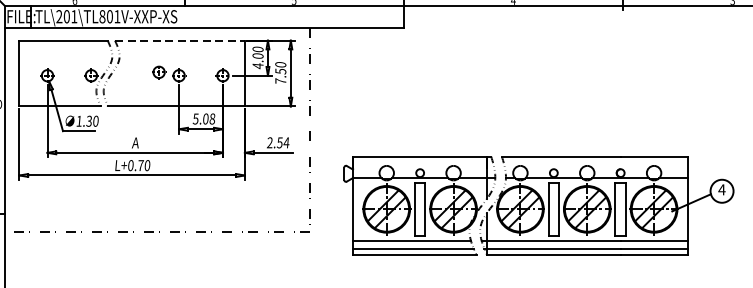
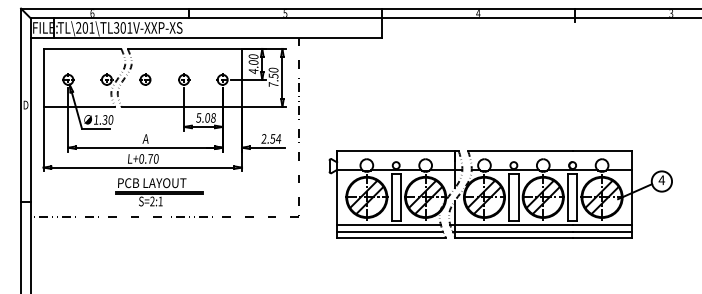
text: (102, 16) -> (116, 27), TL\201\TL801V-XXP-XS -> TL\201\TL301V-XXP-XS
line: (180, 41) -> (185, 49), dashed -> solid
part: (159, 71) -> (145, 79), moved
part: (151, 203) -> (159, 192), added

